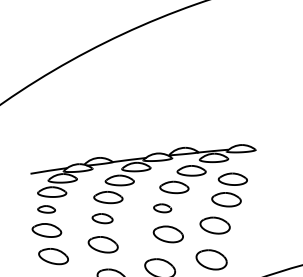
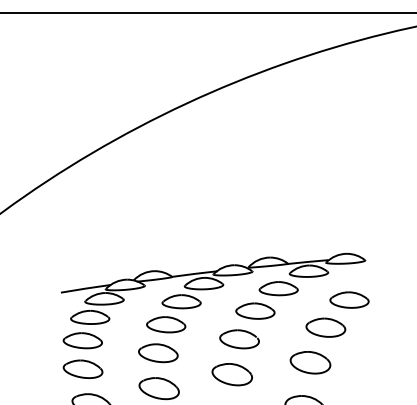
part: (232, 178) -> (349, 299), moved
part: (162, 208) -> (239, 339), size x1.67
part: (46, 209) -> (82, 340), size x1.67
part: (102, 218) -> (158, 353), size x1.43
part: (167, 234) -> (231, 374), moved

